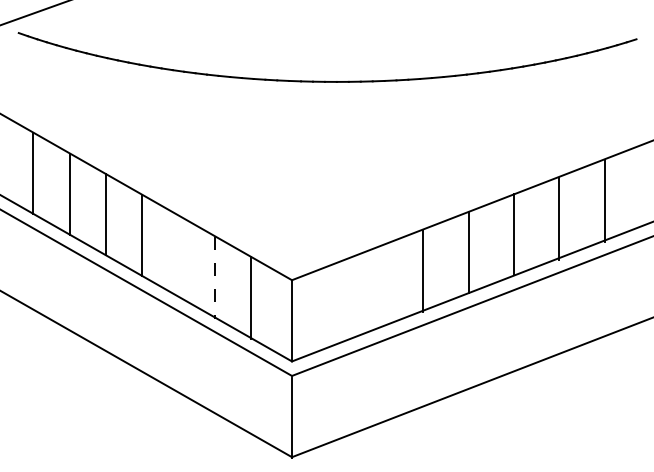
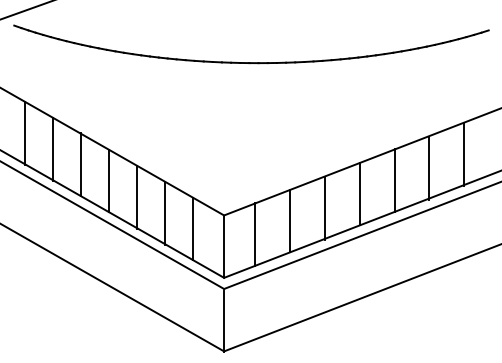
line: (178, 256) -> (136, 197), added
line: (214, 277) -> (164, 213), dashed -> solid
line: (377, 287) -> (289, 221), added
line: (332, 305) -> (255, 234), added

